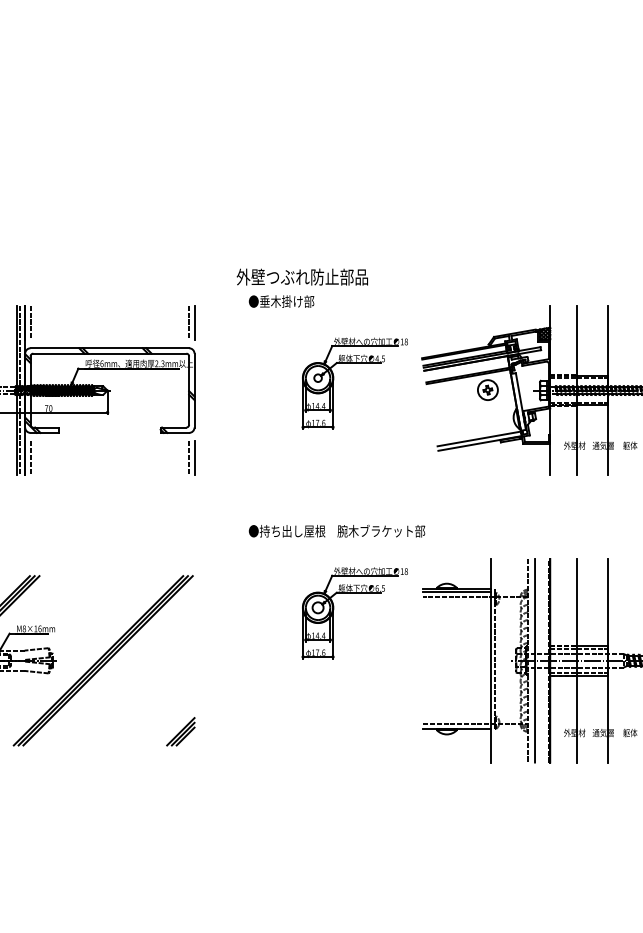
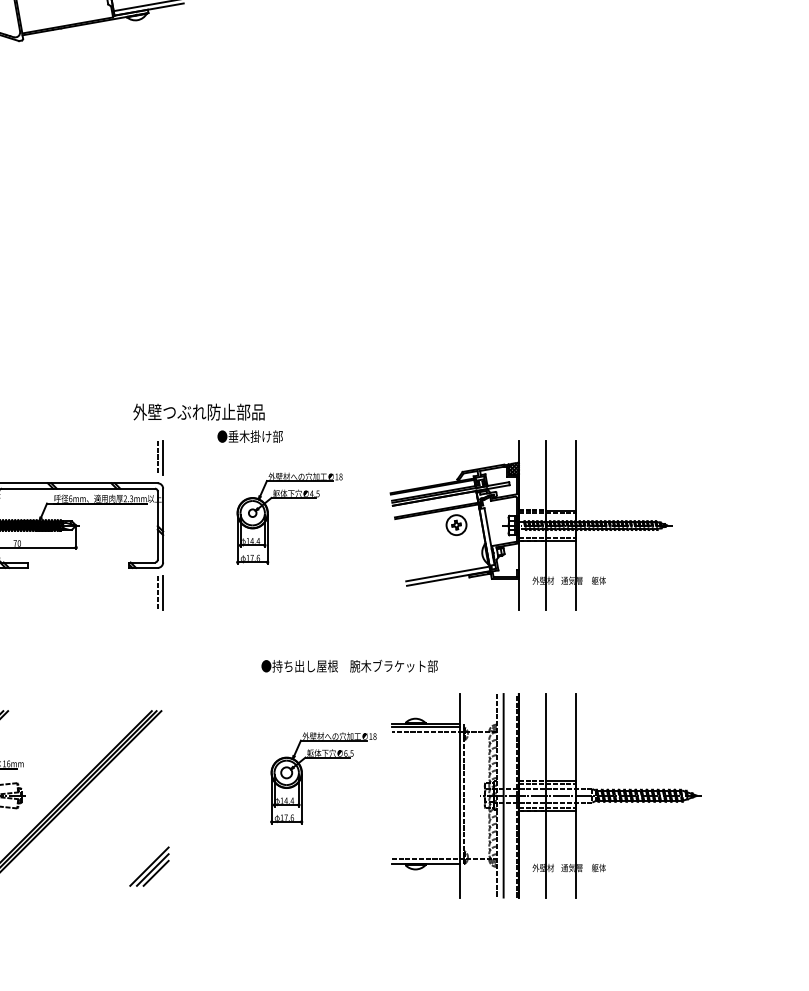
text: (301, 276) -> (198, 411), moved
part: (354, 363) -> (289, 498), moved
text: (336, 530) -> (349, 665), moved
part: (354, 593) -> (323, 758), moved
part: (180, 731) -> (149, 866), size x1.4

